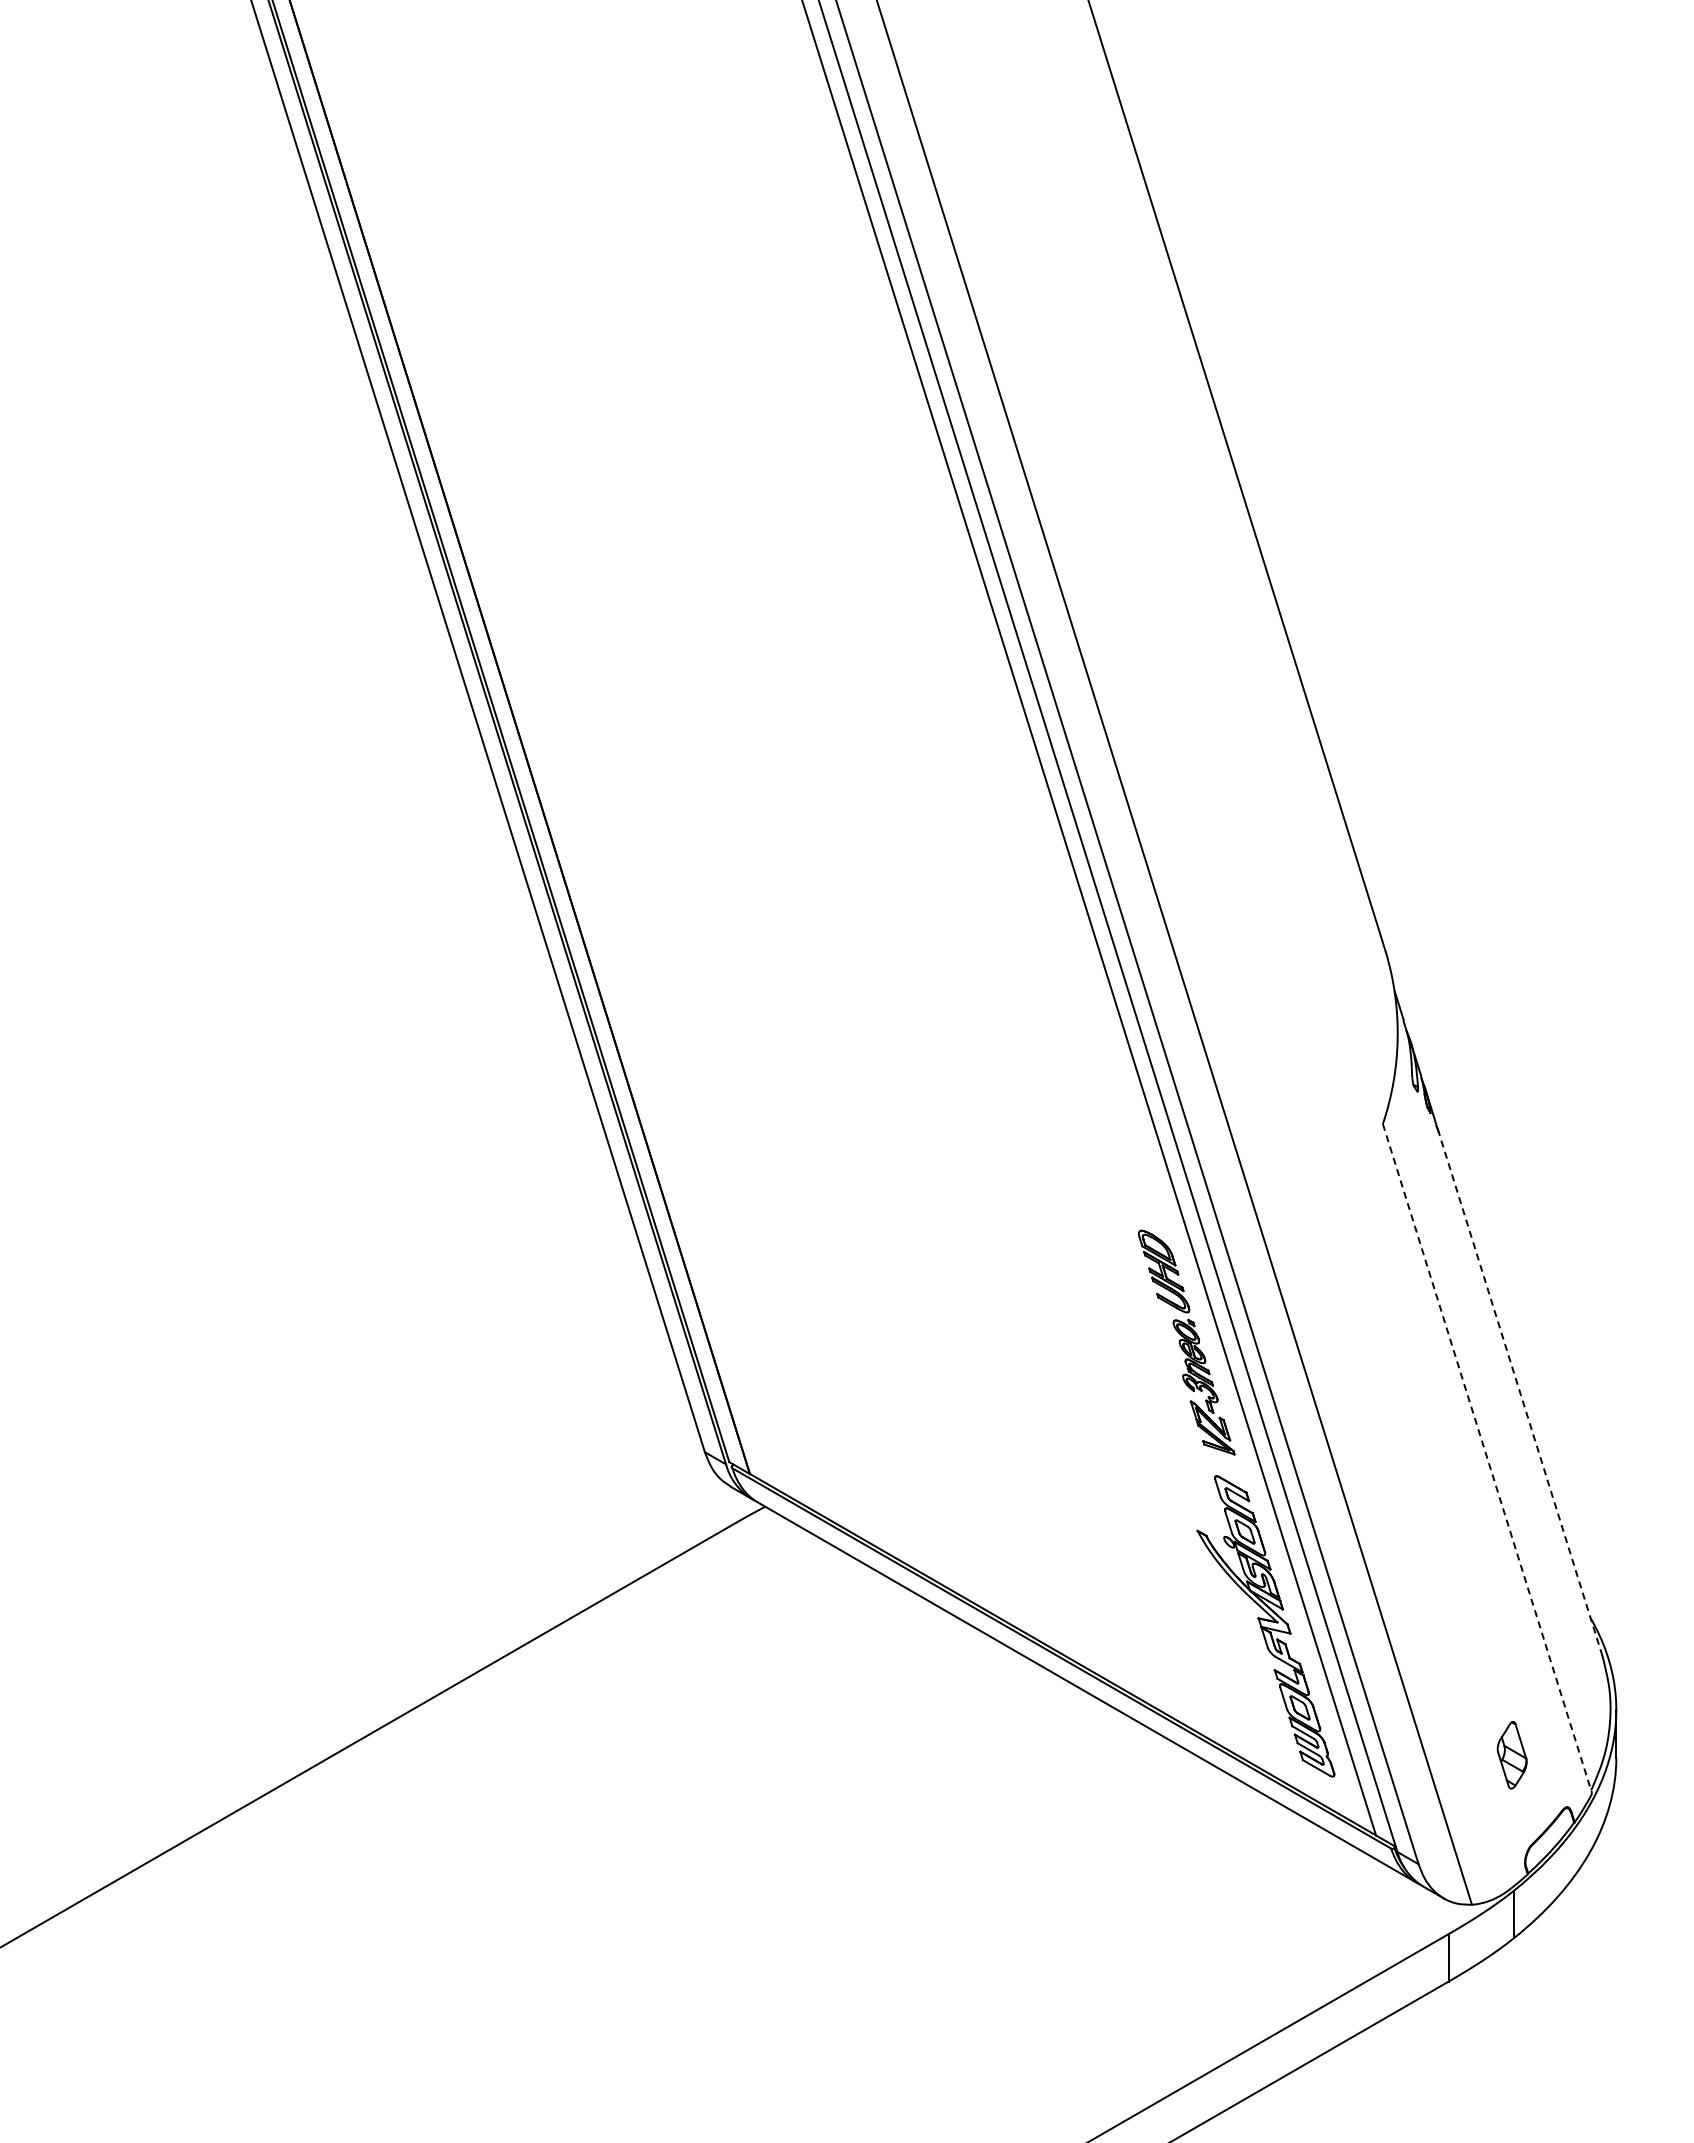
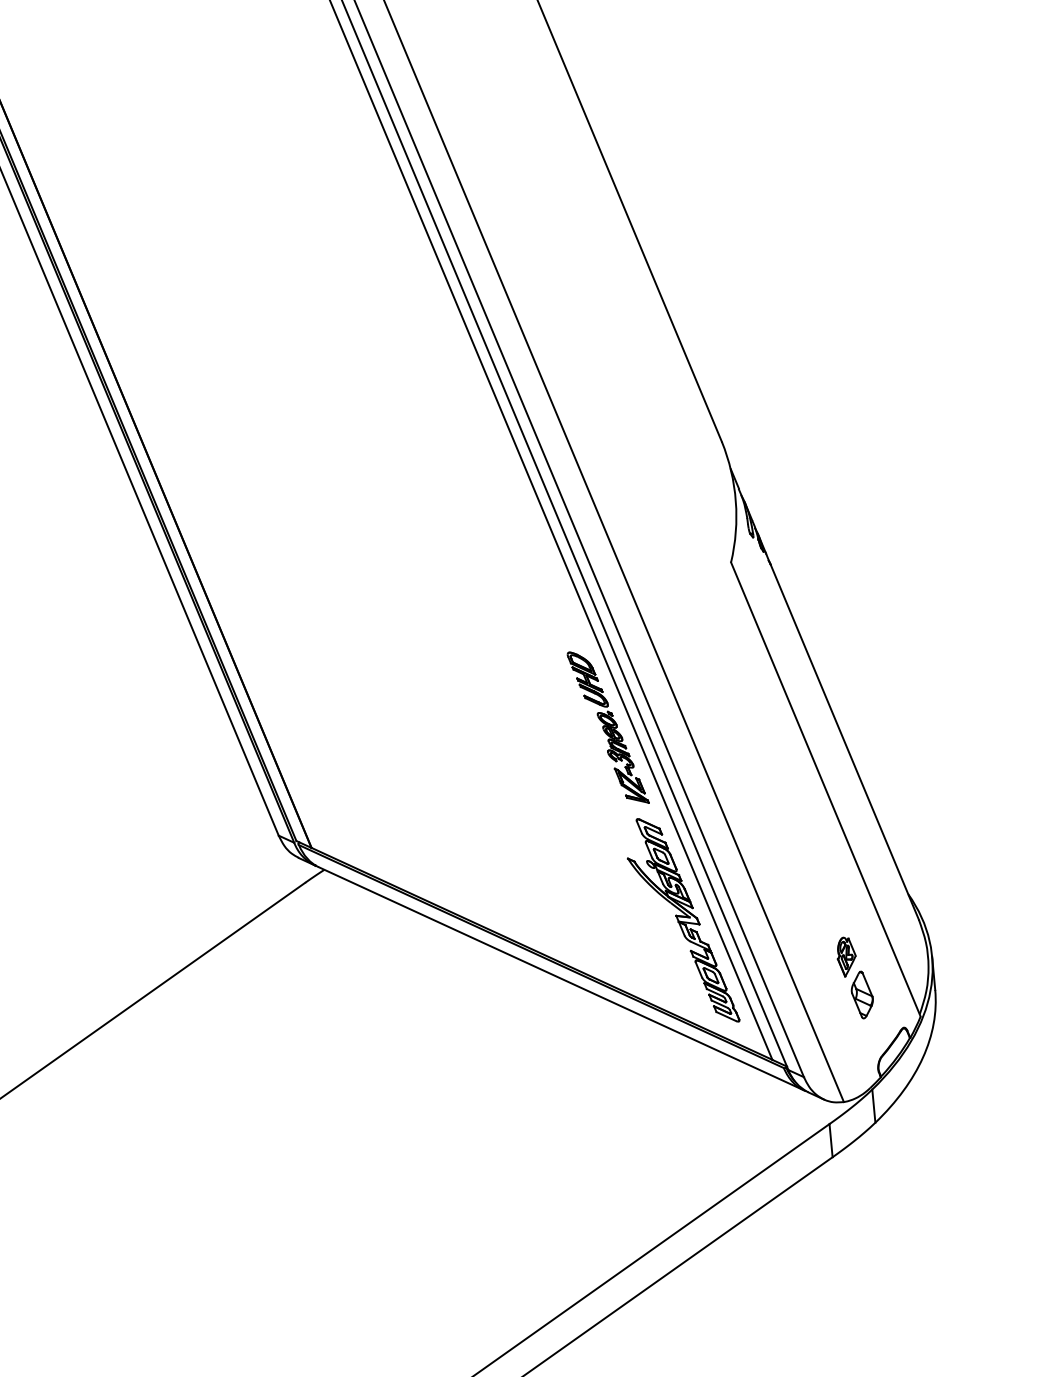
line: (1520, 1393) -> (844, 741), dashed -> solid
line: (1487, 1458) -> (825, 789), dashed -> solid
part: (1494, 1698) -> (846, 956), added

